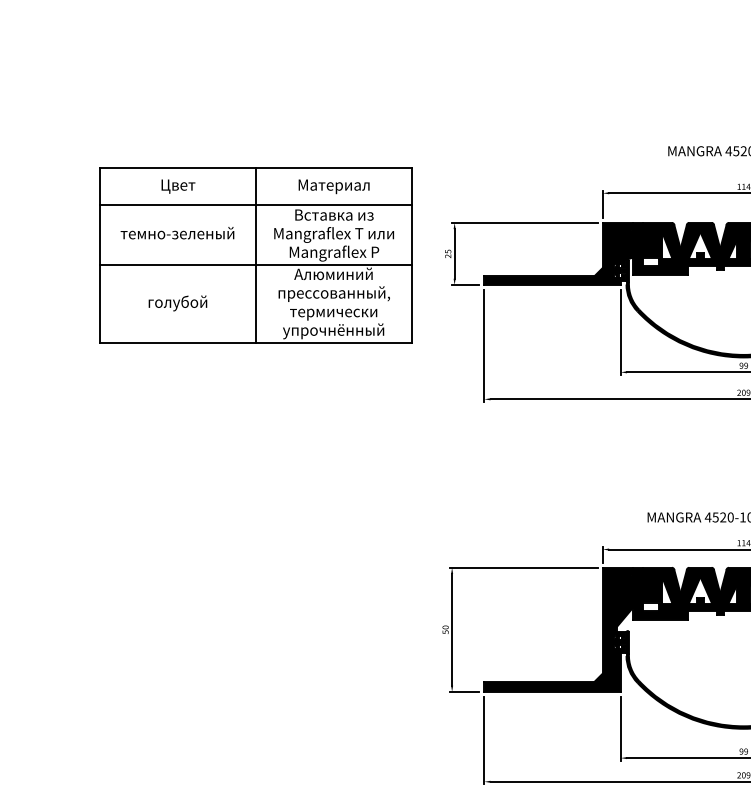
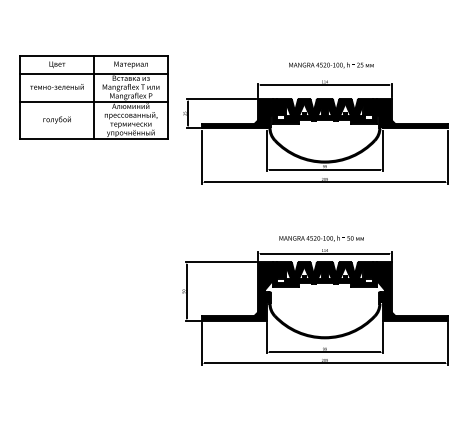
part: (254, 255) -> (93, 97), moved

